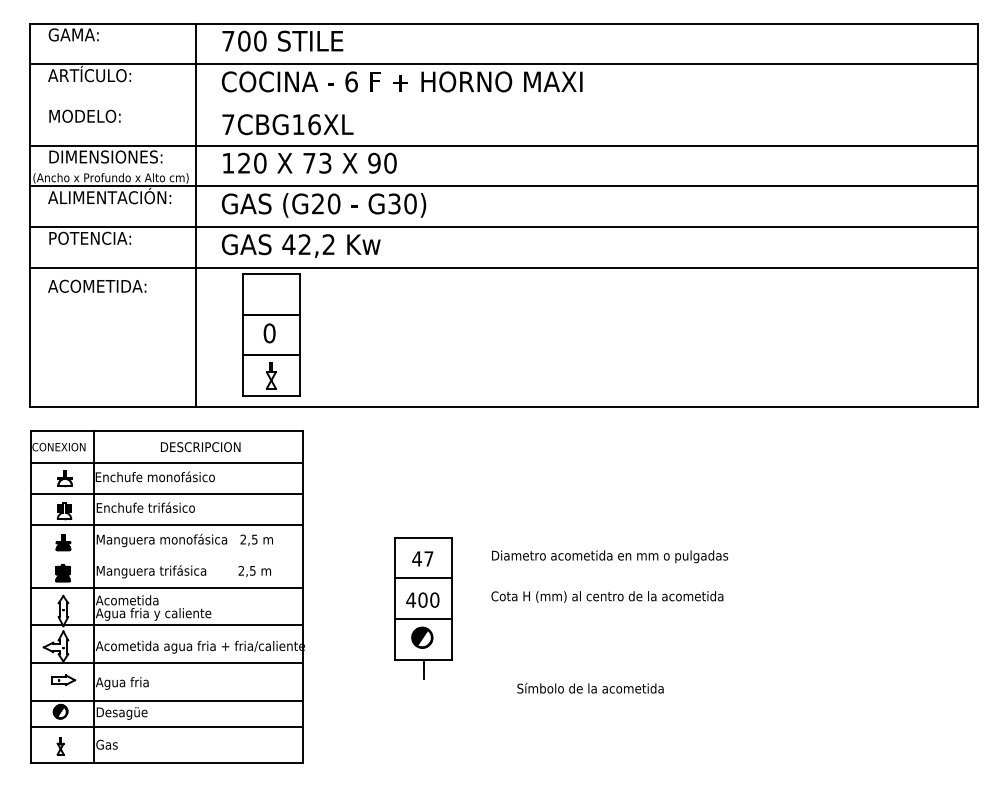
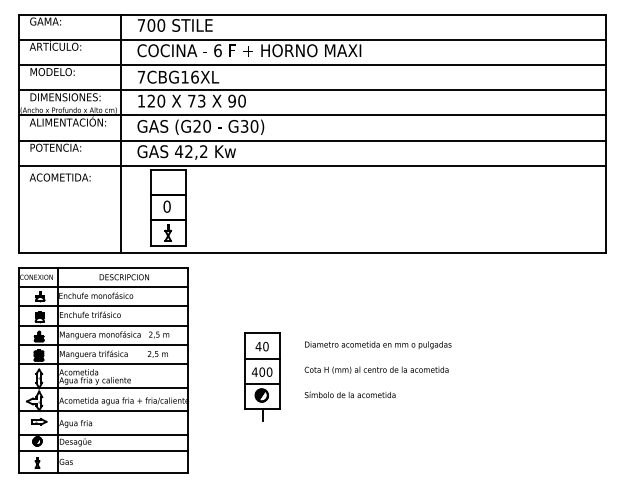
line: (504, 105) -> (312, 65), added
line: (167, 557) -> (103, 345), added
text: (428, 558) -> (265, 346), 47 -> 40
text: (589, 687) -> (349, 394), moved

